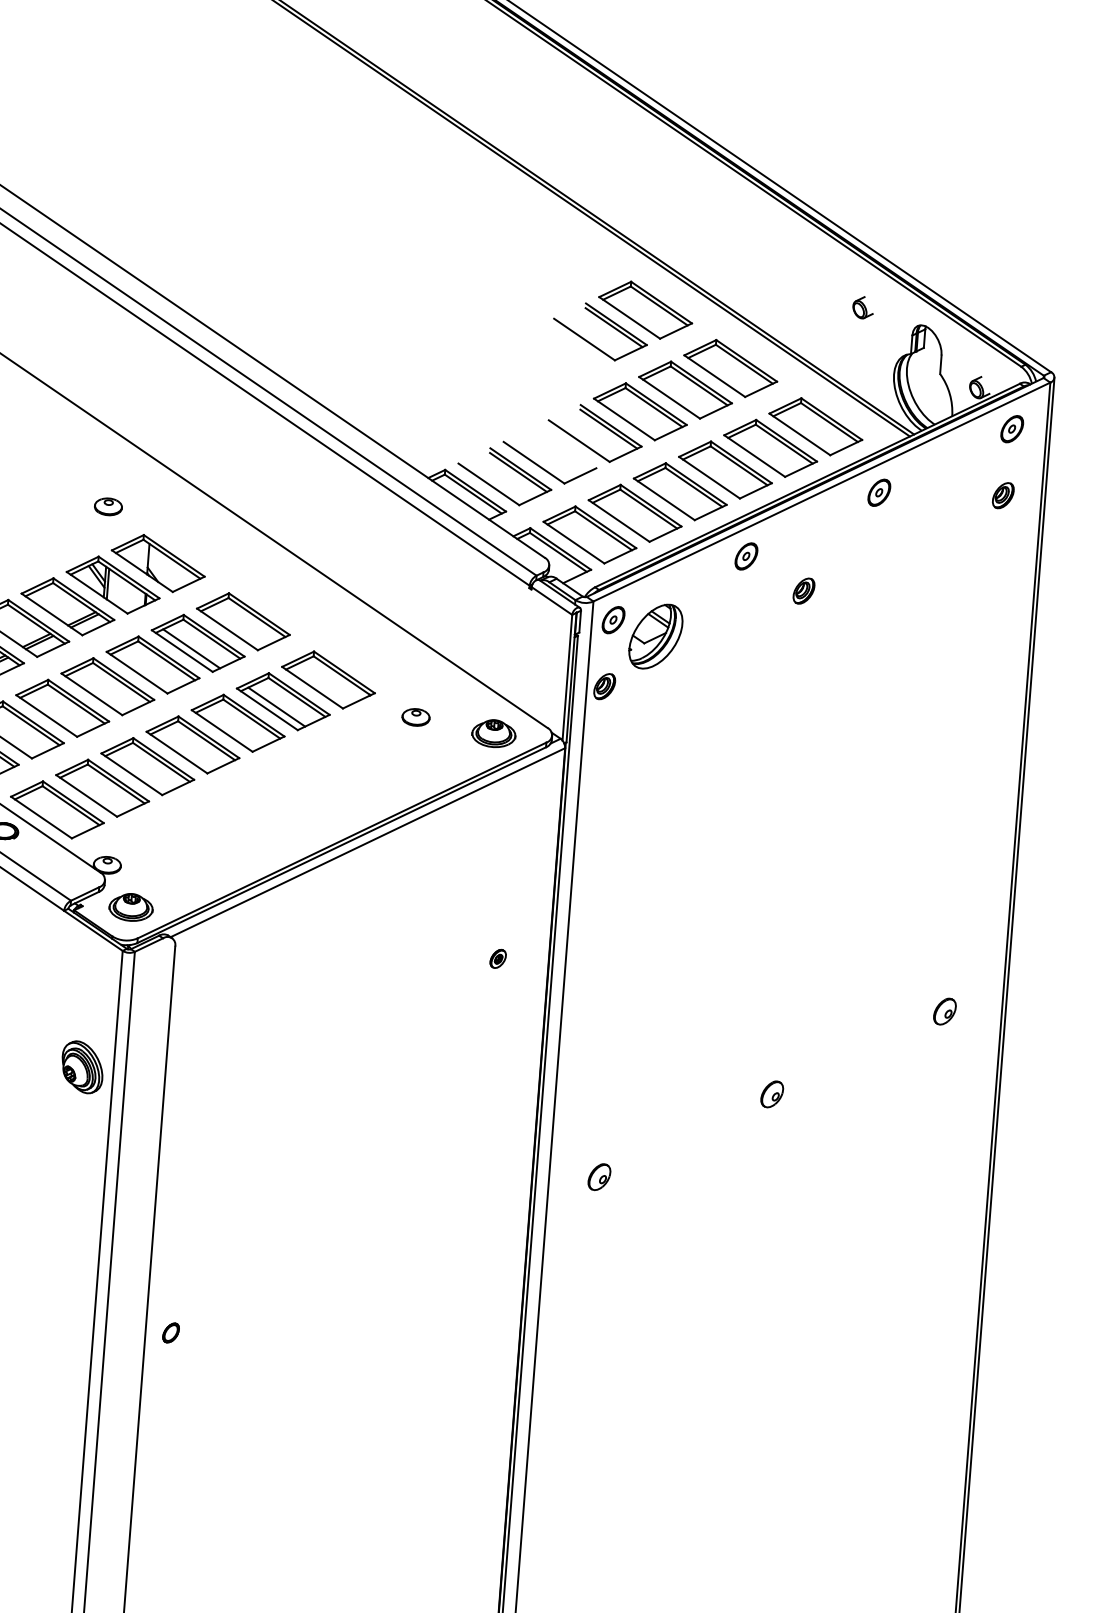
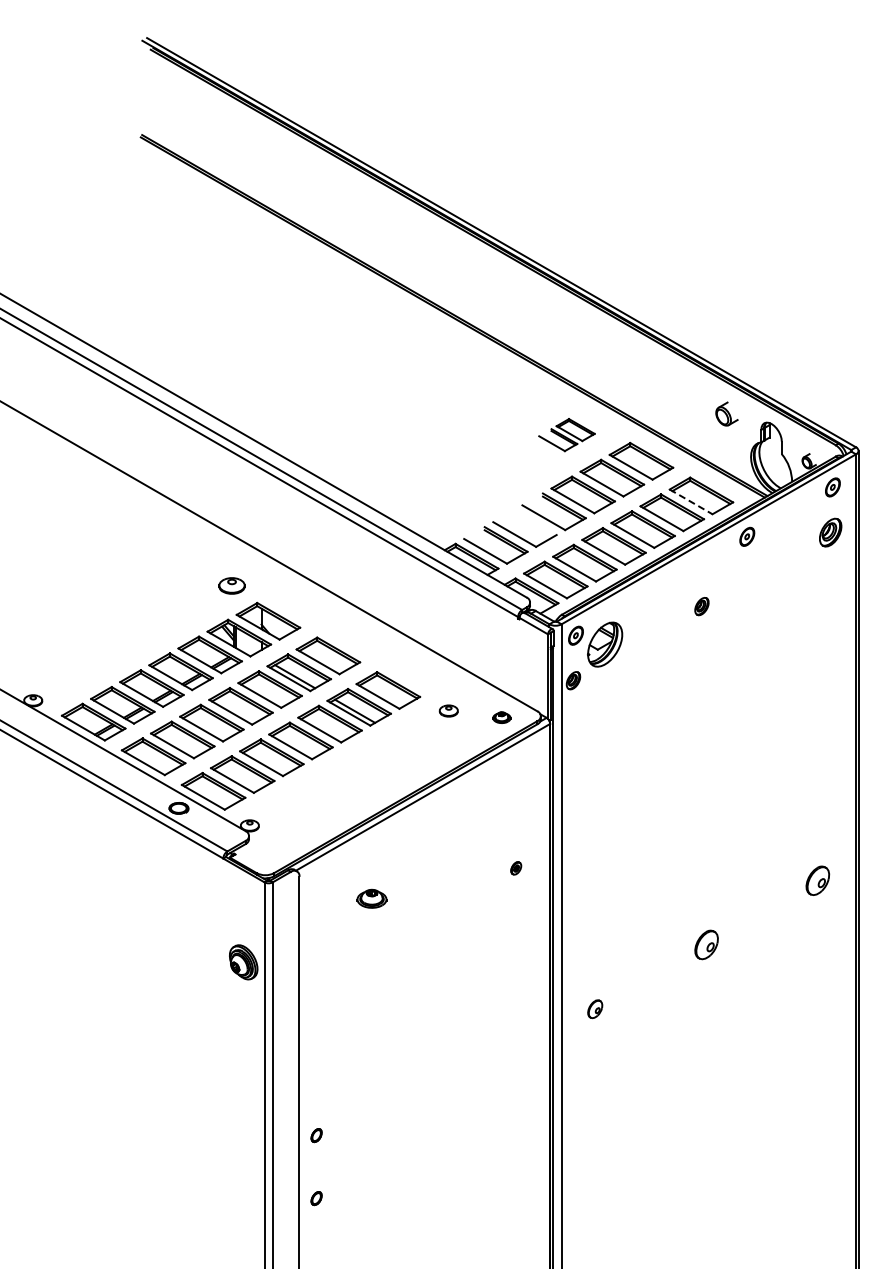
part: (862, 307) -> (726, 413), size x1.6
part: (622, 320) -> (566, 434), size x0.6
line: (800, 433) -> (691, 501), solid -> dashed
part: (1002, 494) -> (829, 531), size x1.6
part: (109, 506) -> (232, 585), size x1.4
part: (746, 556) -> (661, 586), removed
part: (493, 733) -> (501, 717), size x0.6
part: (130, 906) -> (371, 898), moved
part: (944, 1011) -> (817, 880), size x1.6
part: (772, 1093) -> (706, 944), size x1.6
part: (163, 1426) -> (316, 1198), added

